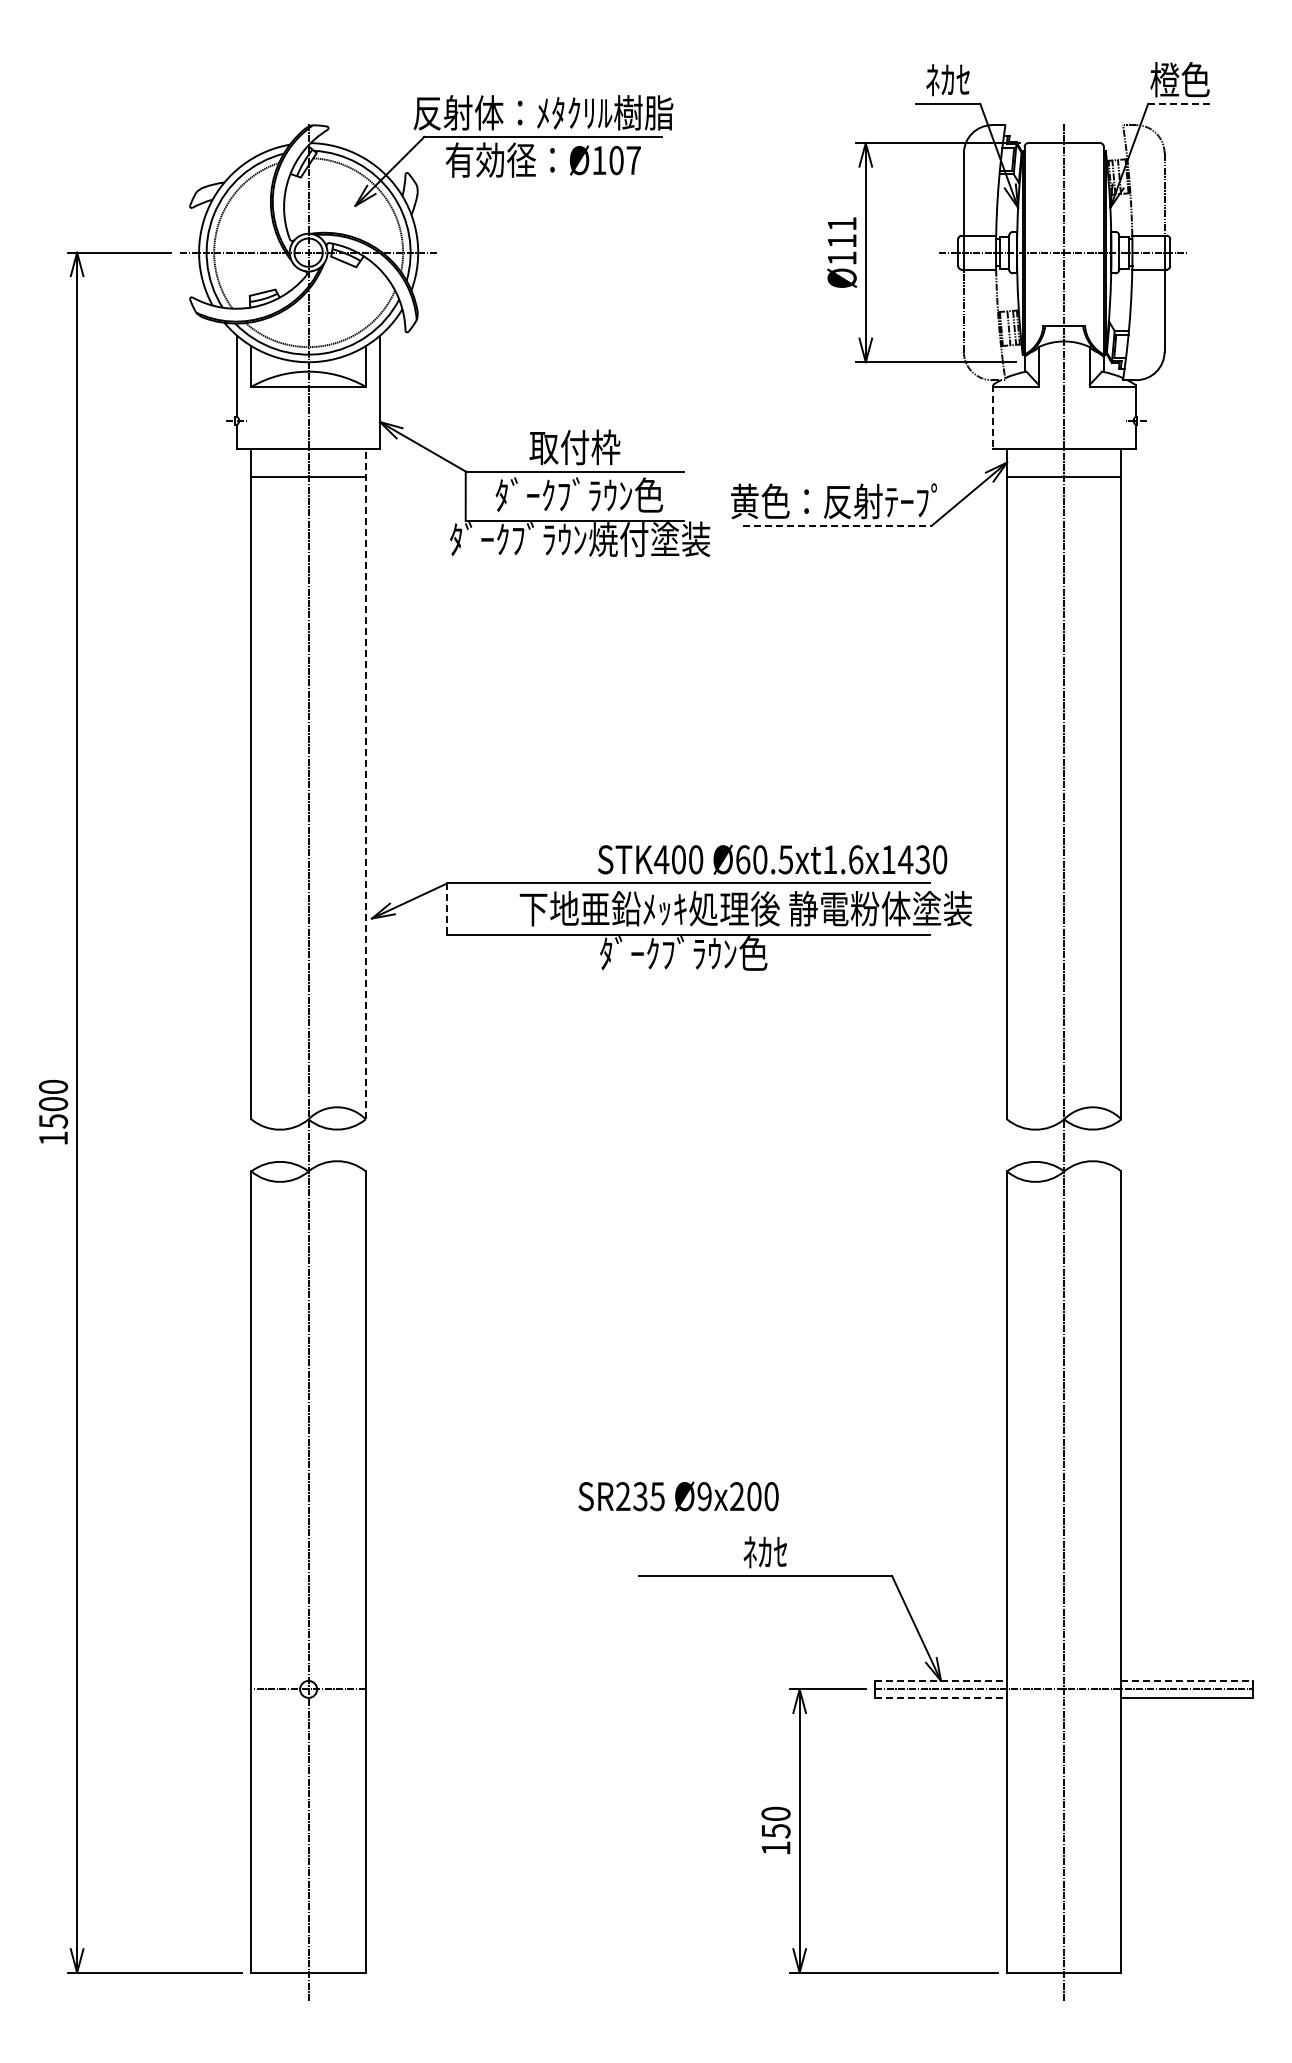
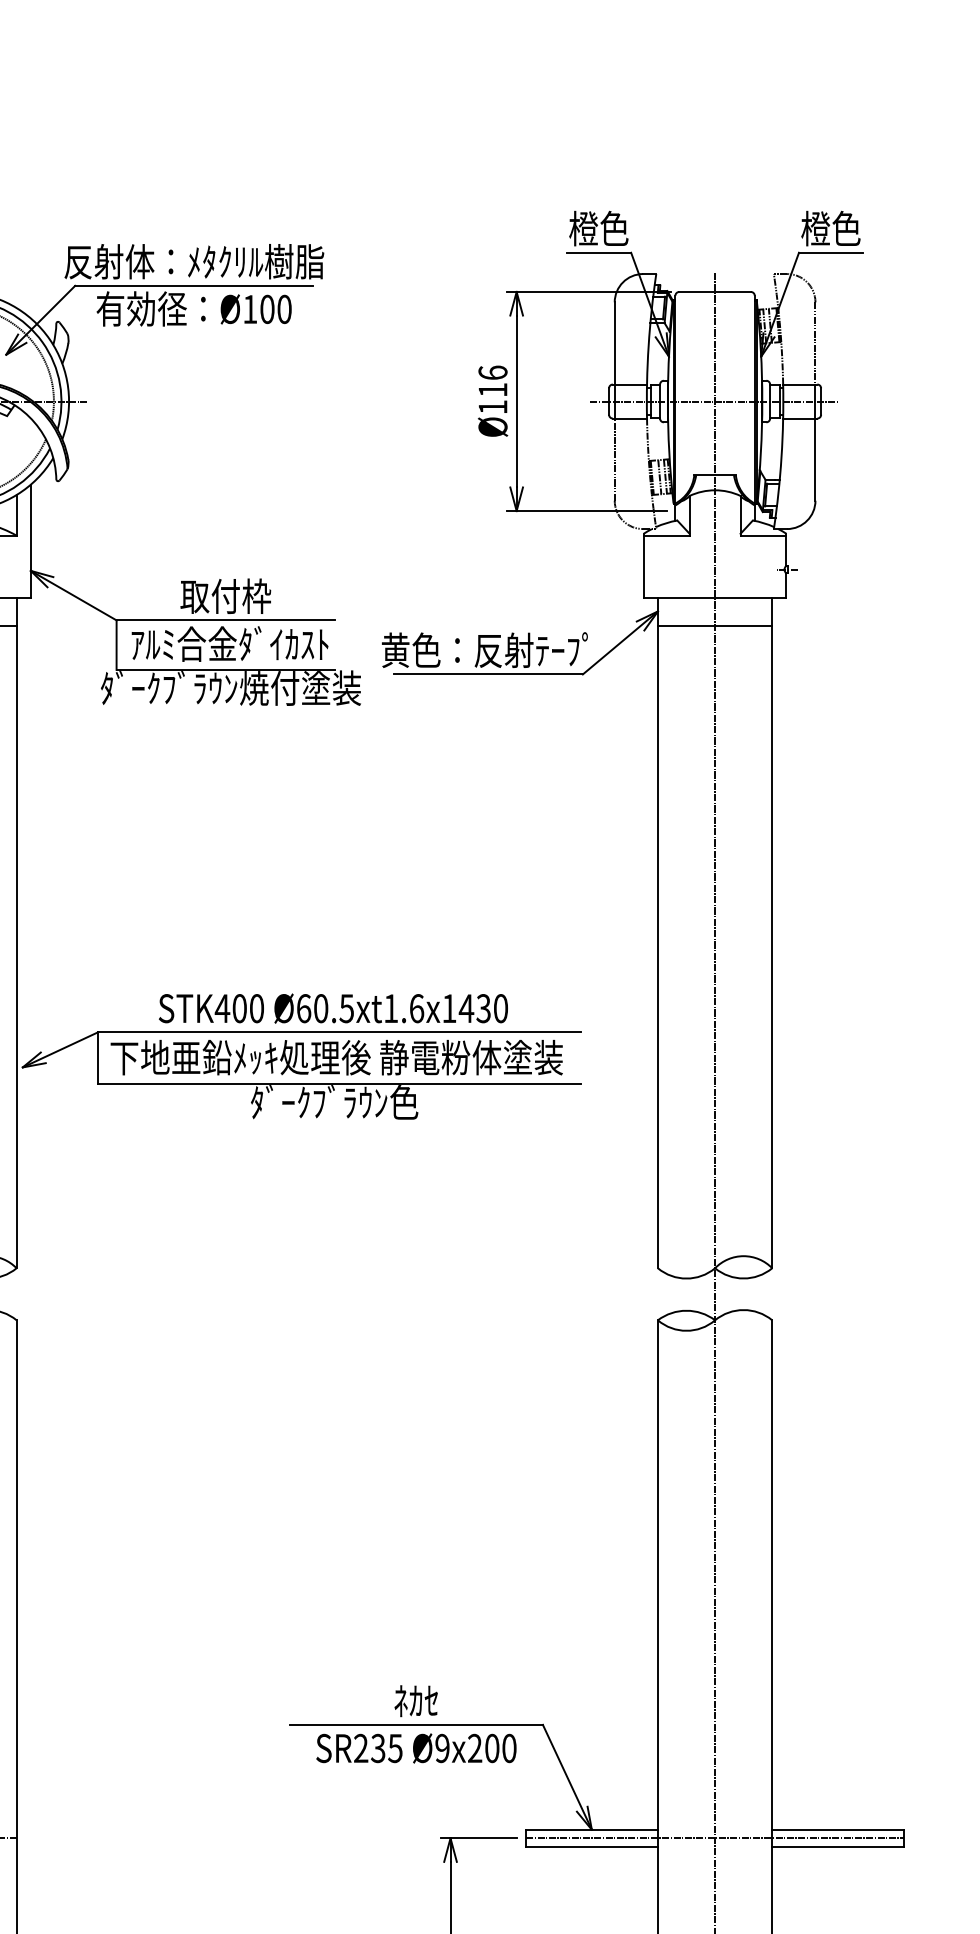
text: (947, 79) -> (598, 228), ﾈｶｾ -> 橙色
line: (1180, 103) -> (831, 252), dashed -> solid
text: (633, 160) -> (284, 309), Ø107 -> Ø100
text: (841, 223) -> (492, 372), Ø111 -> Ø116
line: (992, 417) -> (643, 566), dashed -> solid
text: (579, 494) -> (230, 643), ﾀﾞｰｸﾌﾞﾗｳﾝ色 -> ｱﾙﾐ合金ﾀﾞｲｶｽﾄ
line: (838, 525) -> (489, 674), dashed -> solid
line: (365, 783) -> (16, 932), dashed -> solid
text: (772, 859) -> (333, 1008), moved
text: (745, 908) -> (336, 1057), moved
line: (447, 909) -> (98, 1058), dashed -> solid
text: (678, 1496) -> (416, 1748), moved
line: (941, 1680) -> (592, 1829), dashed -> solid
line: (1187, 1680) -> (838, 1829), dashed -> solid
line: (941, 1697) -> (592, 1846), dashed -> solid

